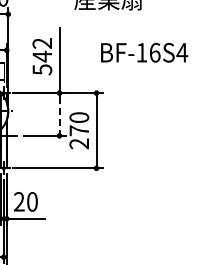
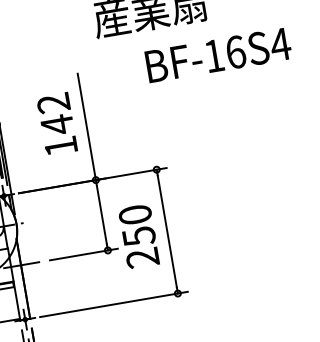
text: (144, 52) -> (218, 54), moved
text: (42, 69) -> (61, 146), 542 -> 142
line: (59, 114) -> (101, 215), dashed -> solid
text: (79, 130) -> (139, 235), 270 -> 250

